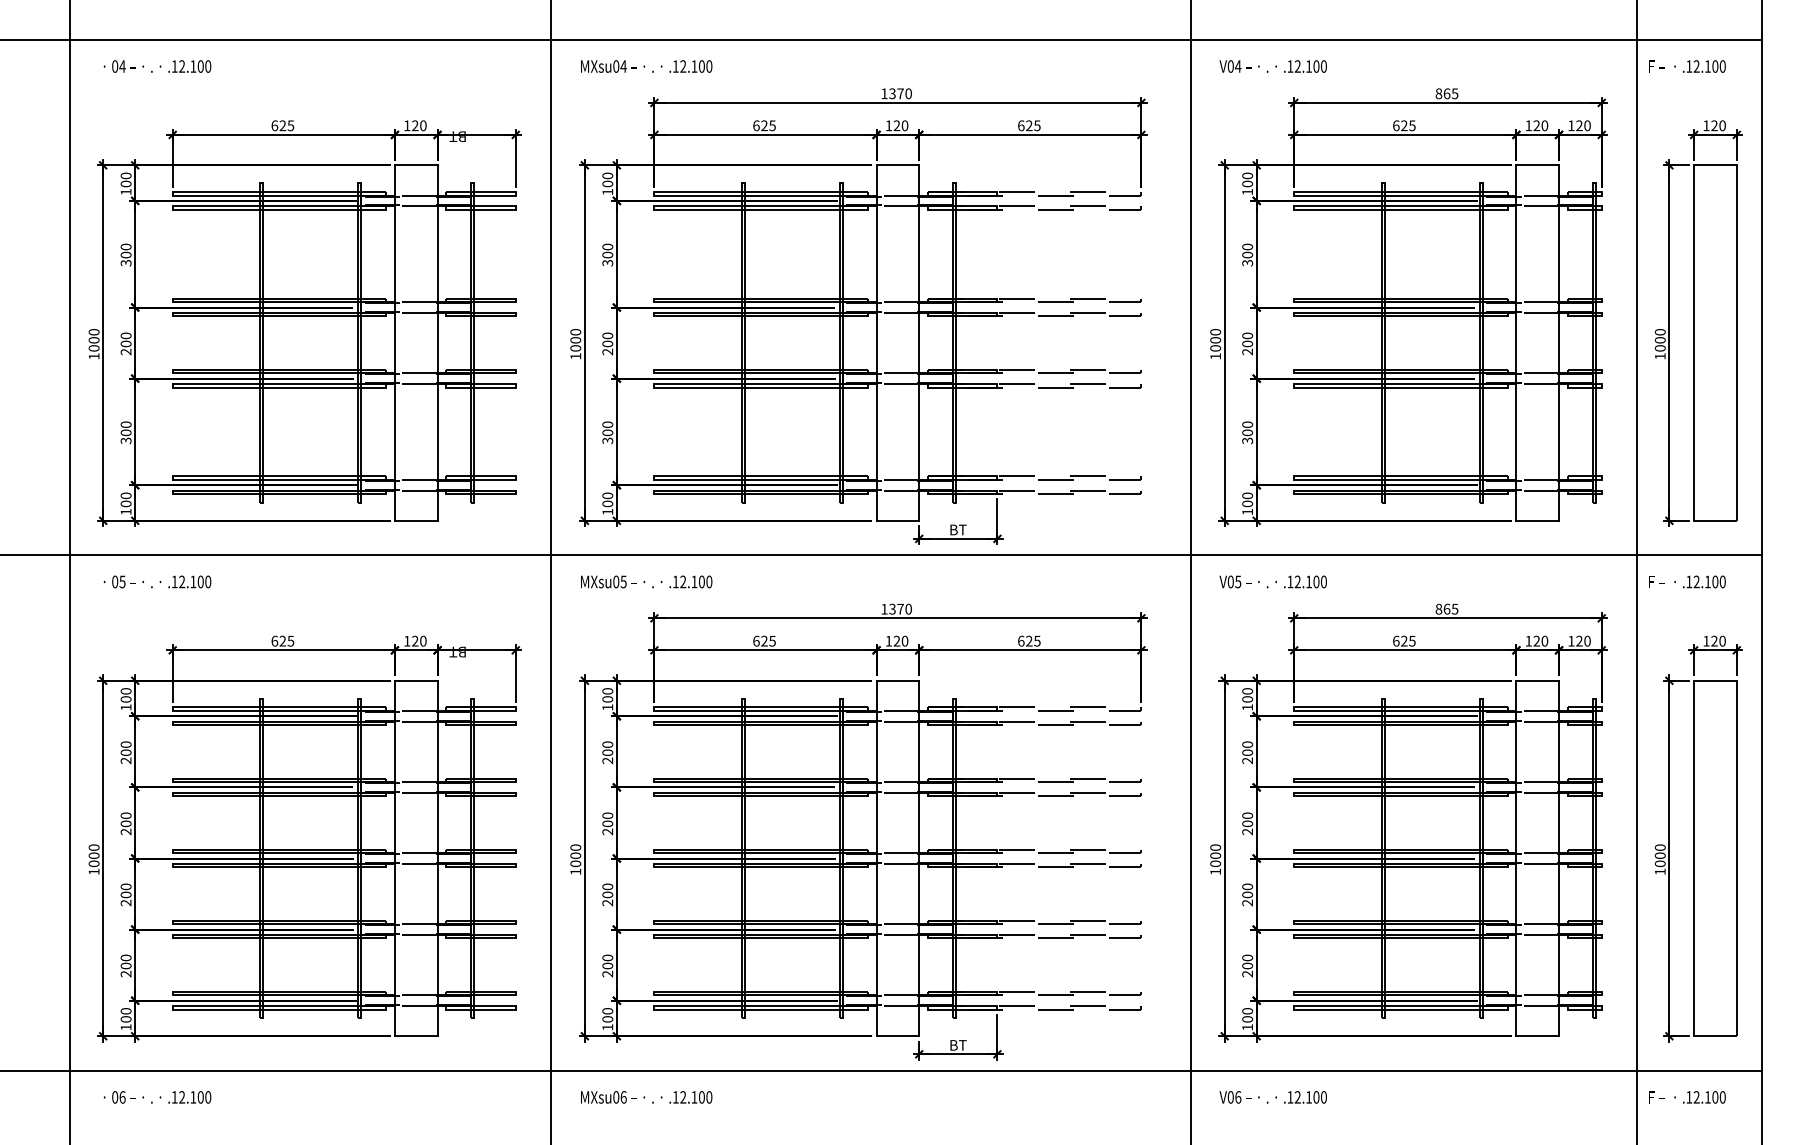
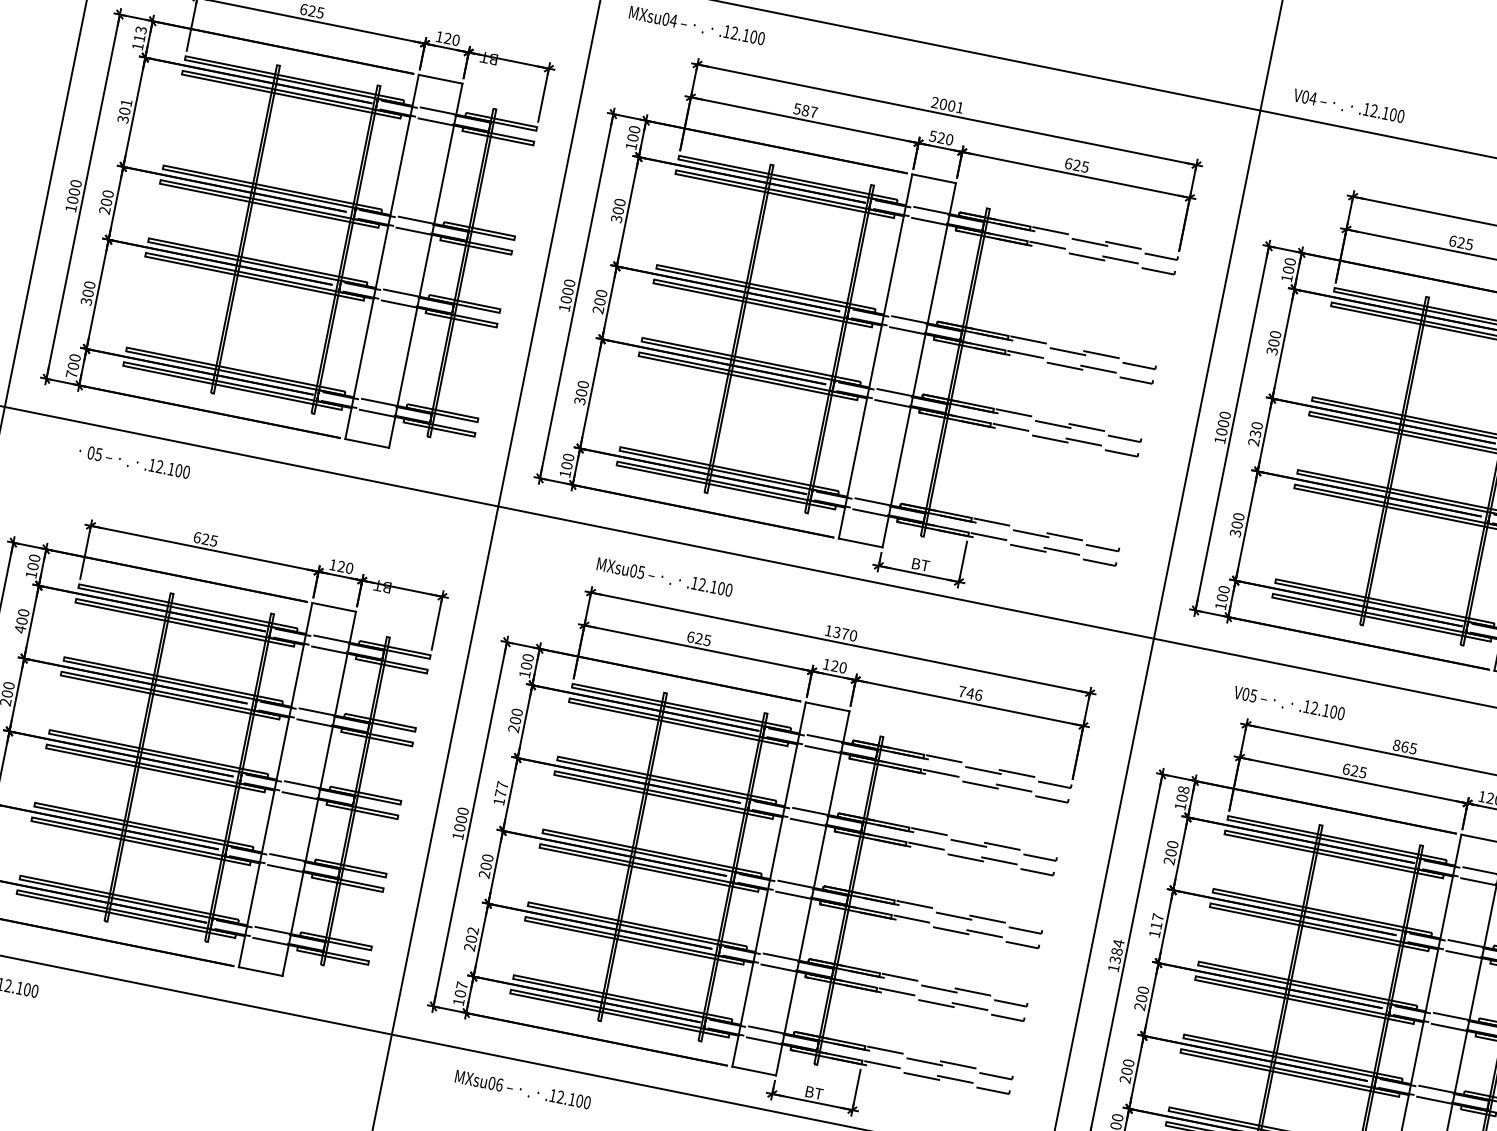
text: (1272, 66) -> (1348, 105), moved
text: (896, 93) -> (947, 104), 1370 -> 2001
text: (764, 125) -> (805, 110), 625 -> 587
text: (888, 125) -> (932, 136), 120 -> 520
text: (125, 179) -> (139, 33), 100 -> 113
text: (125, 246) -> (125, 102), 300 -> 301
text: (1247, 343) -> (1255, 433), 200 -> 230
text: (125, 511) -> (71, 373), 100 -> 700
text: (157, 581) -> (134, 461), moved
text: (646, 581) -> (664, 576), moved
text: (1272, 581) -> (1288, 702), moved
text: (1029, 640) -> (970, 692), 625 -> 746
text: (1247, 691) -> (1183, 790), 100 -> 108
text: (125, 760) -> (19, 628), 200 -> 400
text: (607, 823) -> (500, 793), 200 -> 177
text: (1247, 823) -> (1156, 925), 200 -> 117
text: (1215, 855) -> (1116, 951), 1000 -> 1384
text: (607, 957) -> (472, 930), 200 -> 202
text: (607, 1011) -> (461, 985), 100 -> 107
text: (646, 1097) -> (522, 1089), moved

